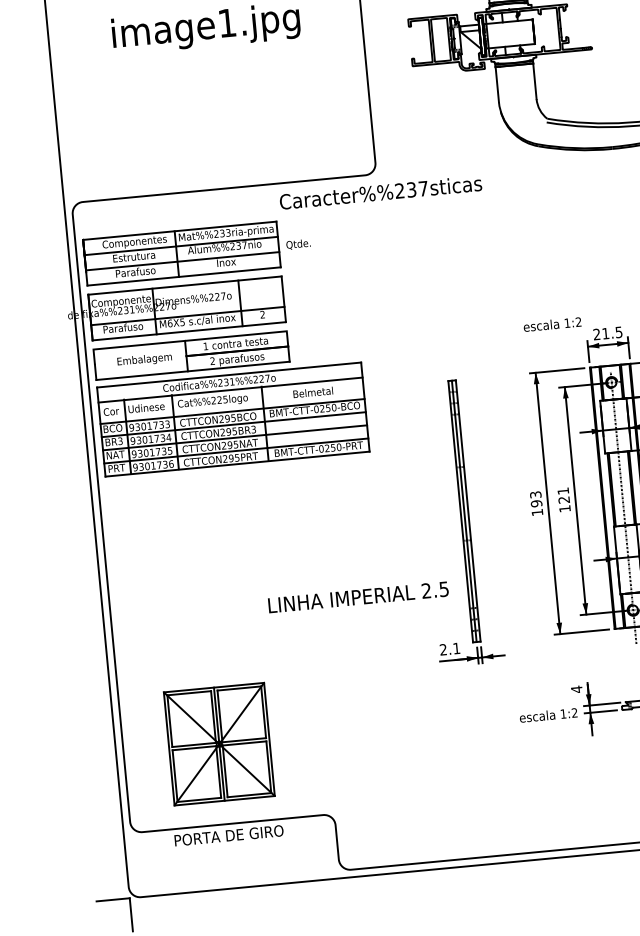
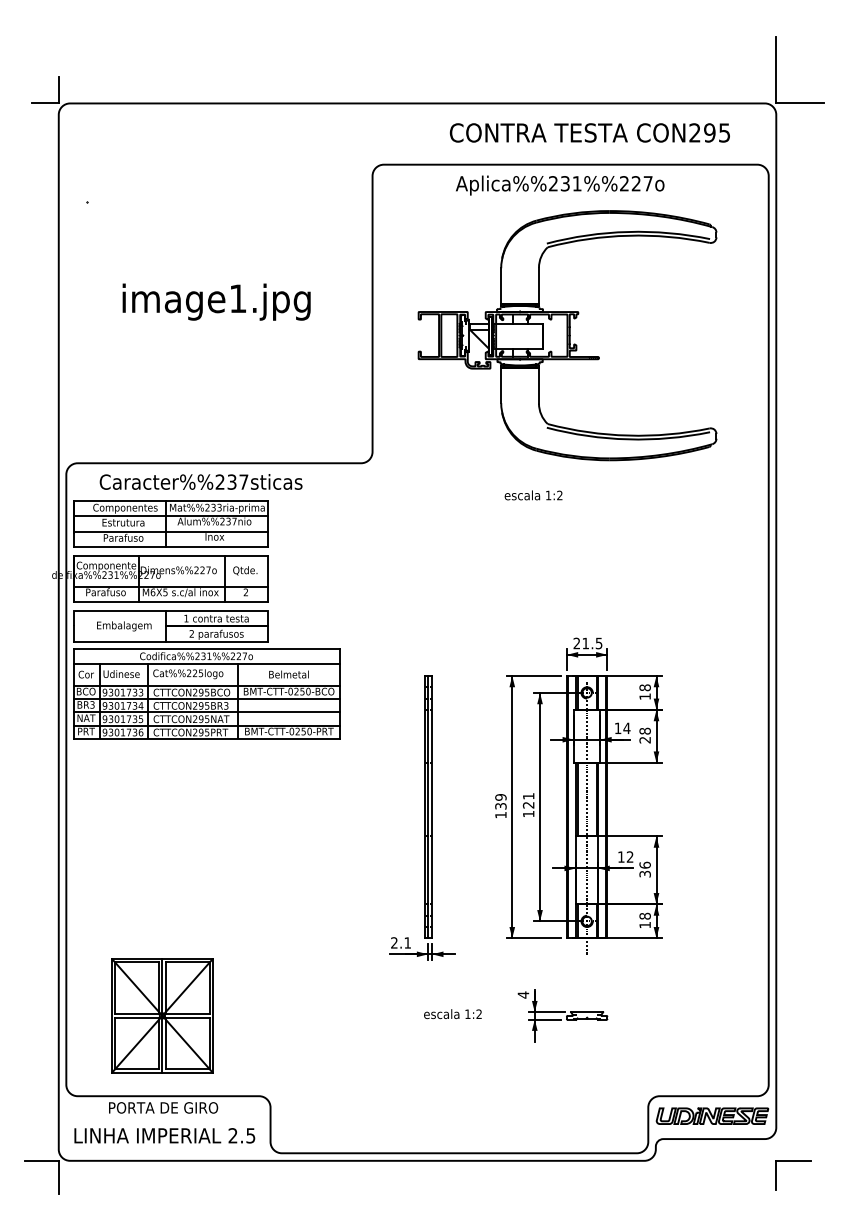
text: (380, 192) -> (200, 481), moved
text: (298, 244) -> (245, 570), moved
text: (552, 324) -> (533, 495), moved
text: (535, 498) -> (500, 801), 193 -> 139
text: (358, 597) -> (164, 1135), moved
text: (548, 715) -> (452, 1014), moved

